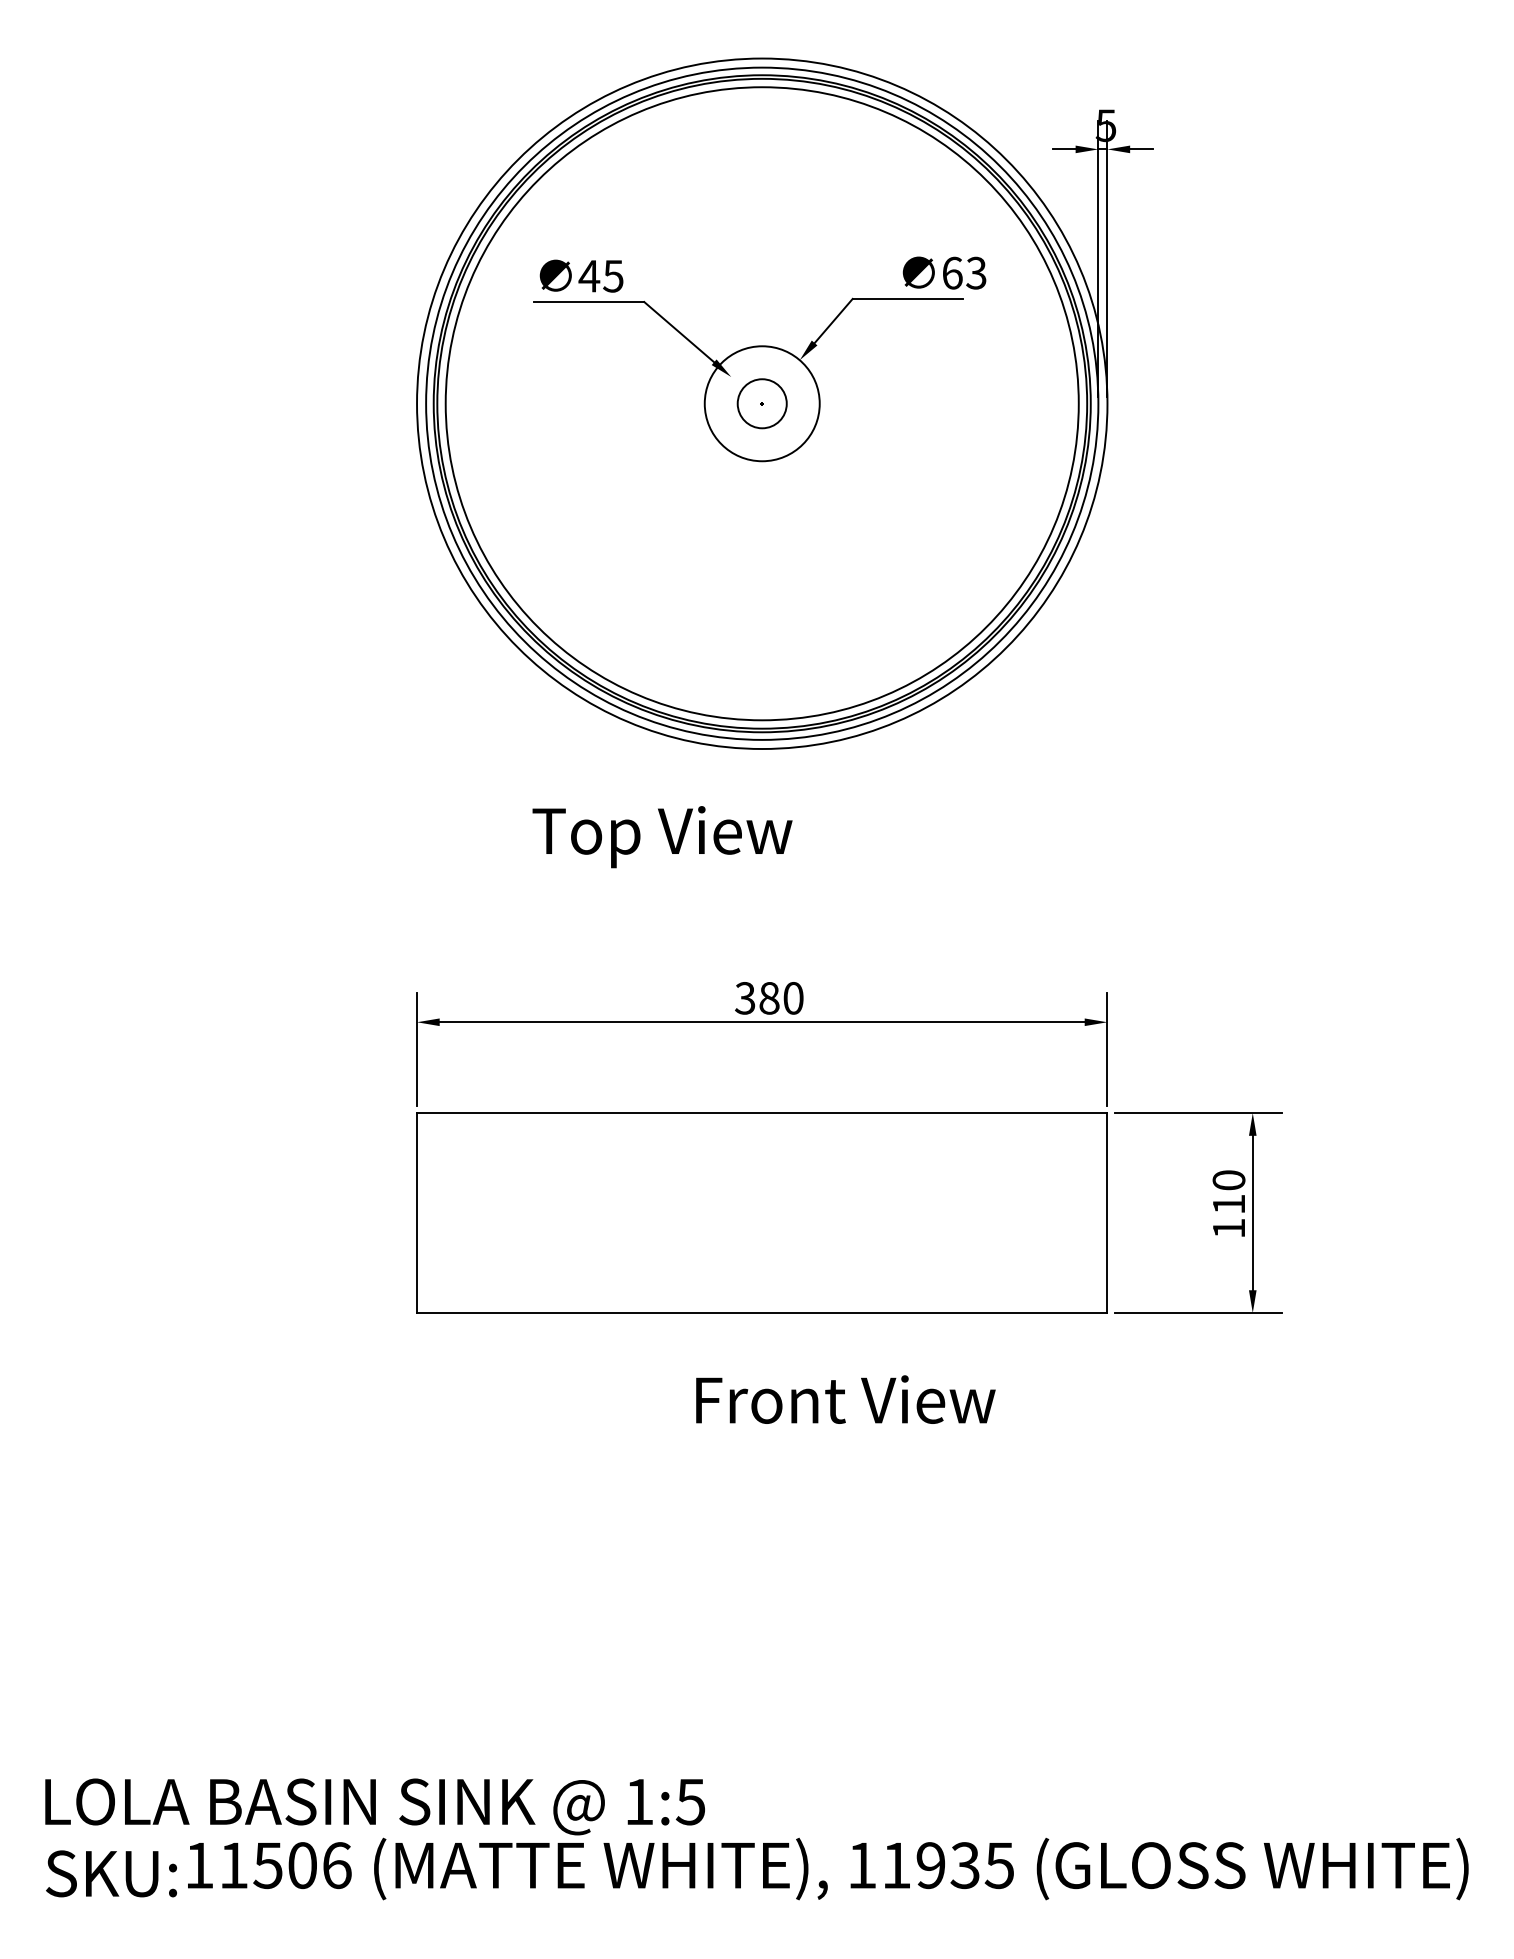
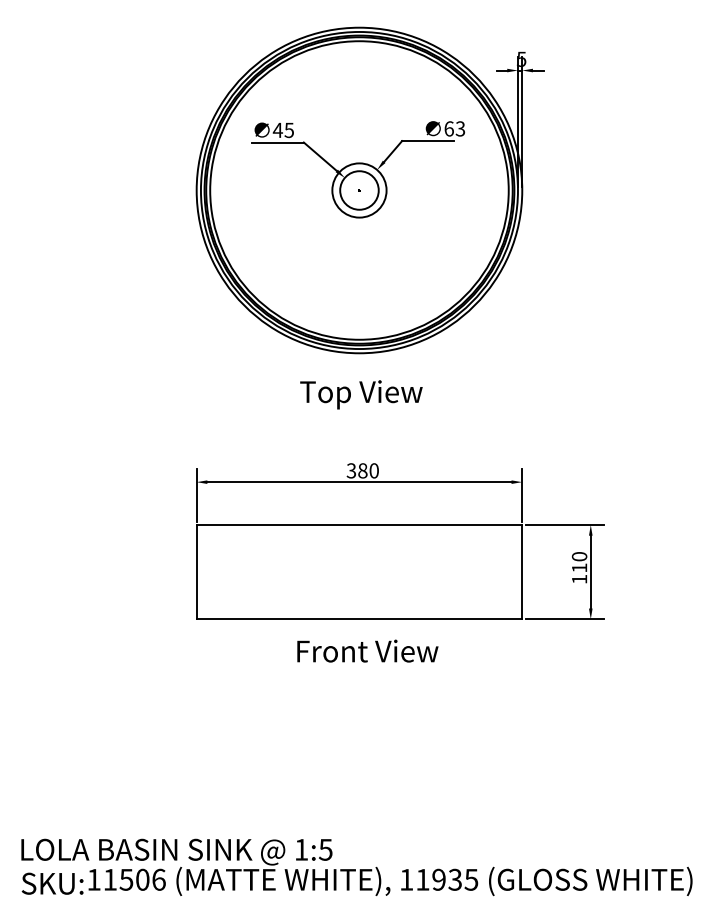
circle: (762, 403) -> (359, 190), size x1.67
text: (662, 836) -> (361, 394), moved
text: (845, 1398) -> (367, 650), moved

